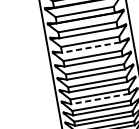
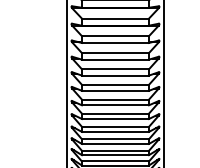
line: (91, 47) -> (115, 59), dashed -> solid
line: (100, 99) -> (115, 119), dashed -> solid

